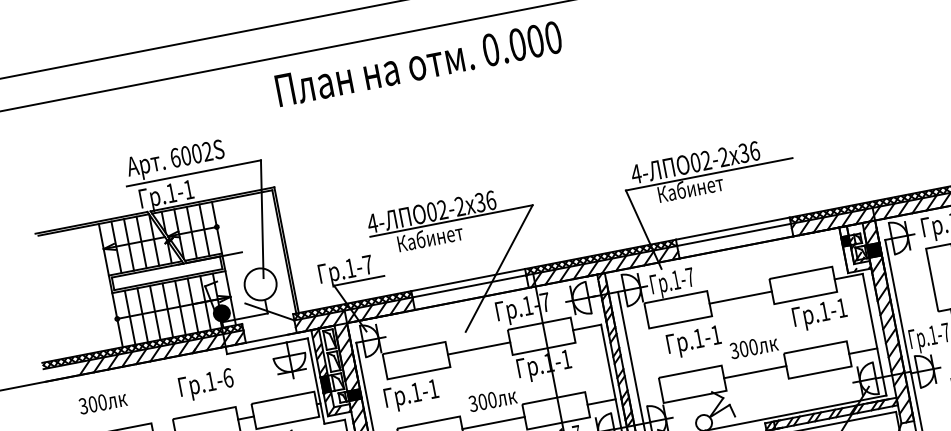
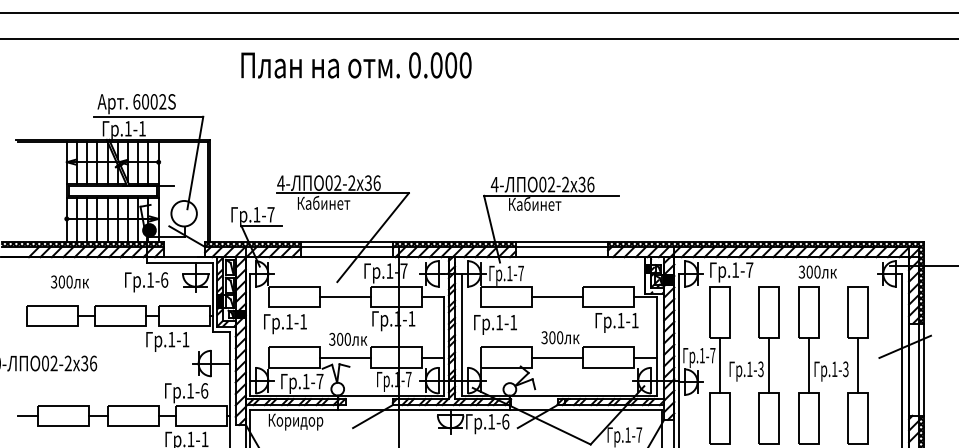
text: (418, 64) -> (356, 65), moved
text: (694, 341) -> (495, 324), moved
text: (206, 385) -> (146, 282), moved
text: (102, 401) -> (69, 281), moved

